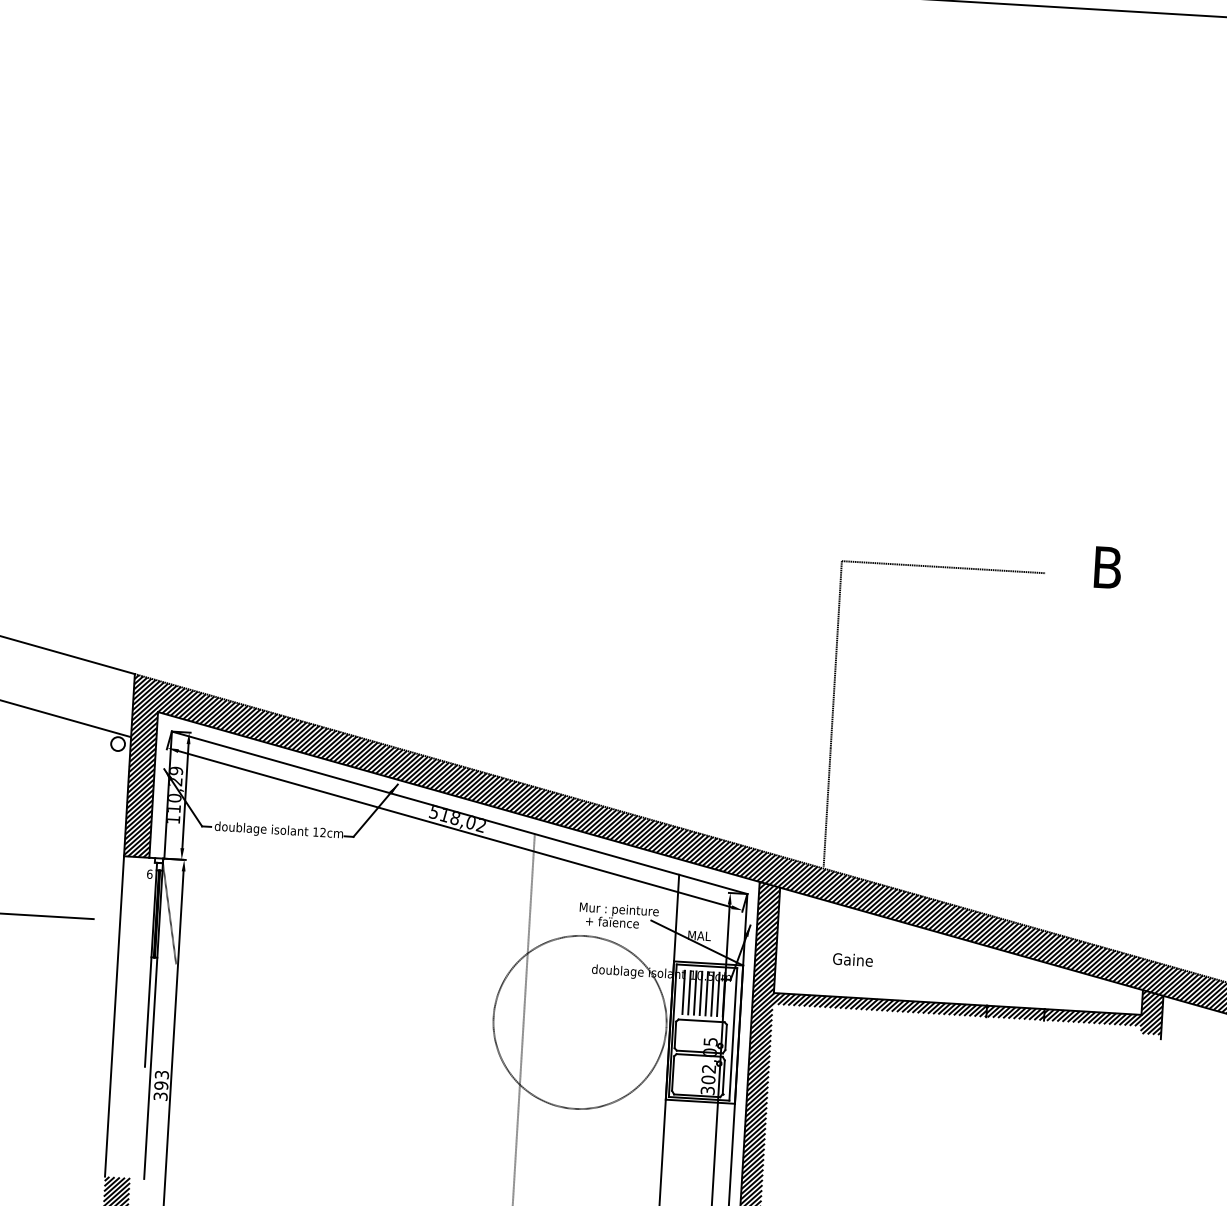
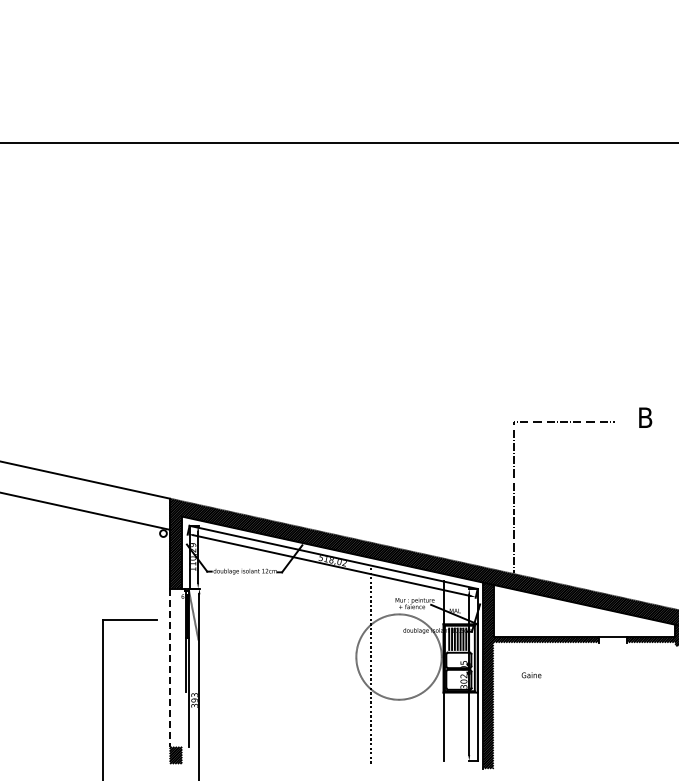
text: (852, 960) -> (531, 675), moved
hatch: (1014, 1012) -> (612, 639), removed
line: (114, 1017) -> (169, 668), solid -> dashed

